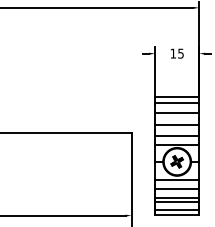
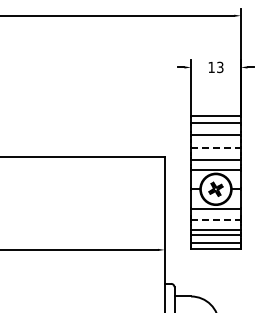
text: (181, 52) -> (220, 66), 15 -> 13
line: (176, 125) -> (215, 148), solid -> dashed
line: (176, 189) -> (215, 220), solid -> dashed

